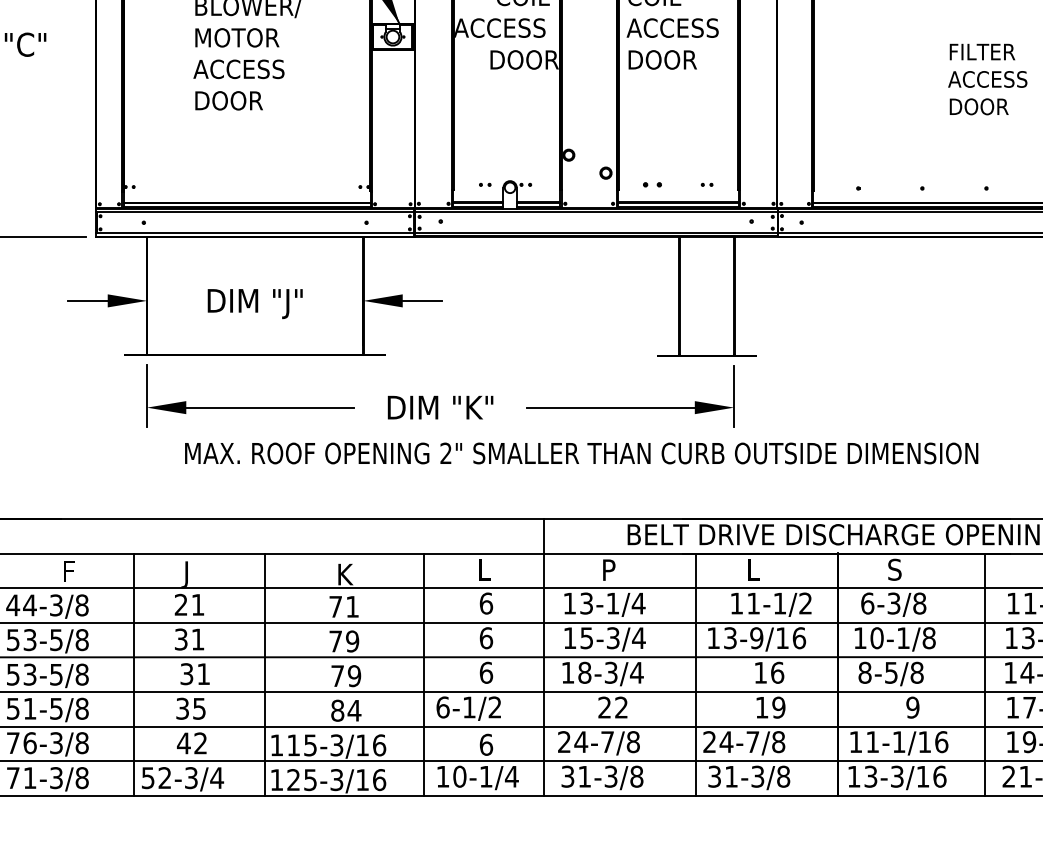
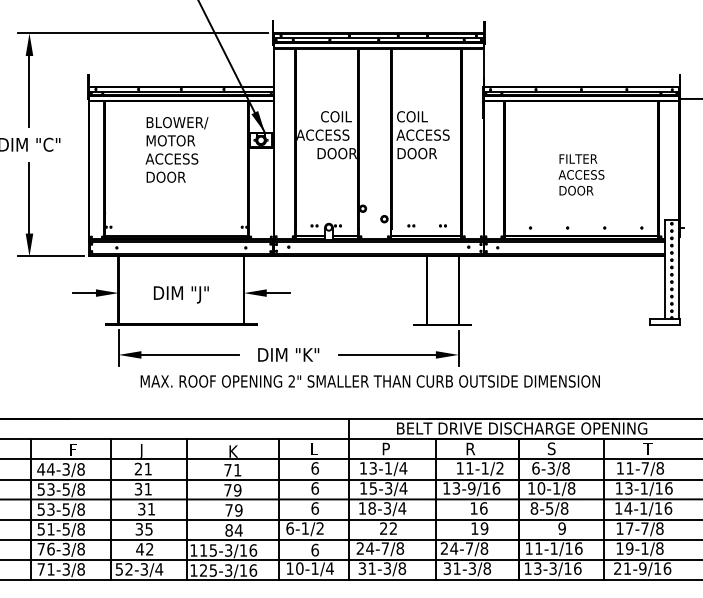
text: (987, 78) -> (581, 174), moved
part: (652, 184) -> (411, 225), size x0.62
text: (754, 569) -> (470, 448), L -> R

